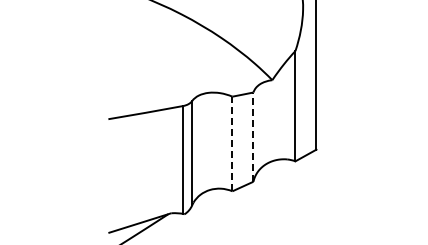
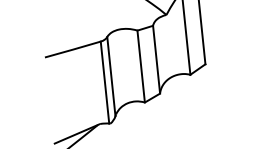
line: (253, 137) -> (156, 59), dashed -> solid
line: (232, 143) -> (141, 66), dashed -> solid

